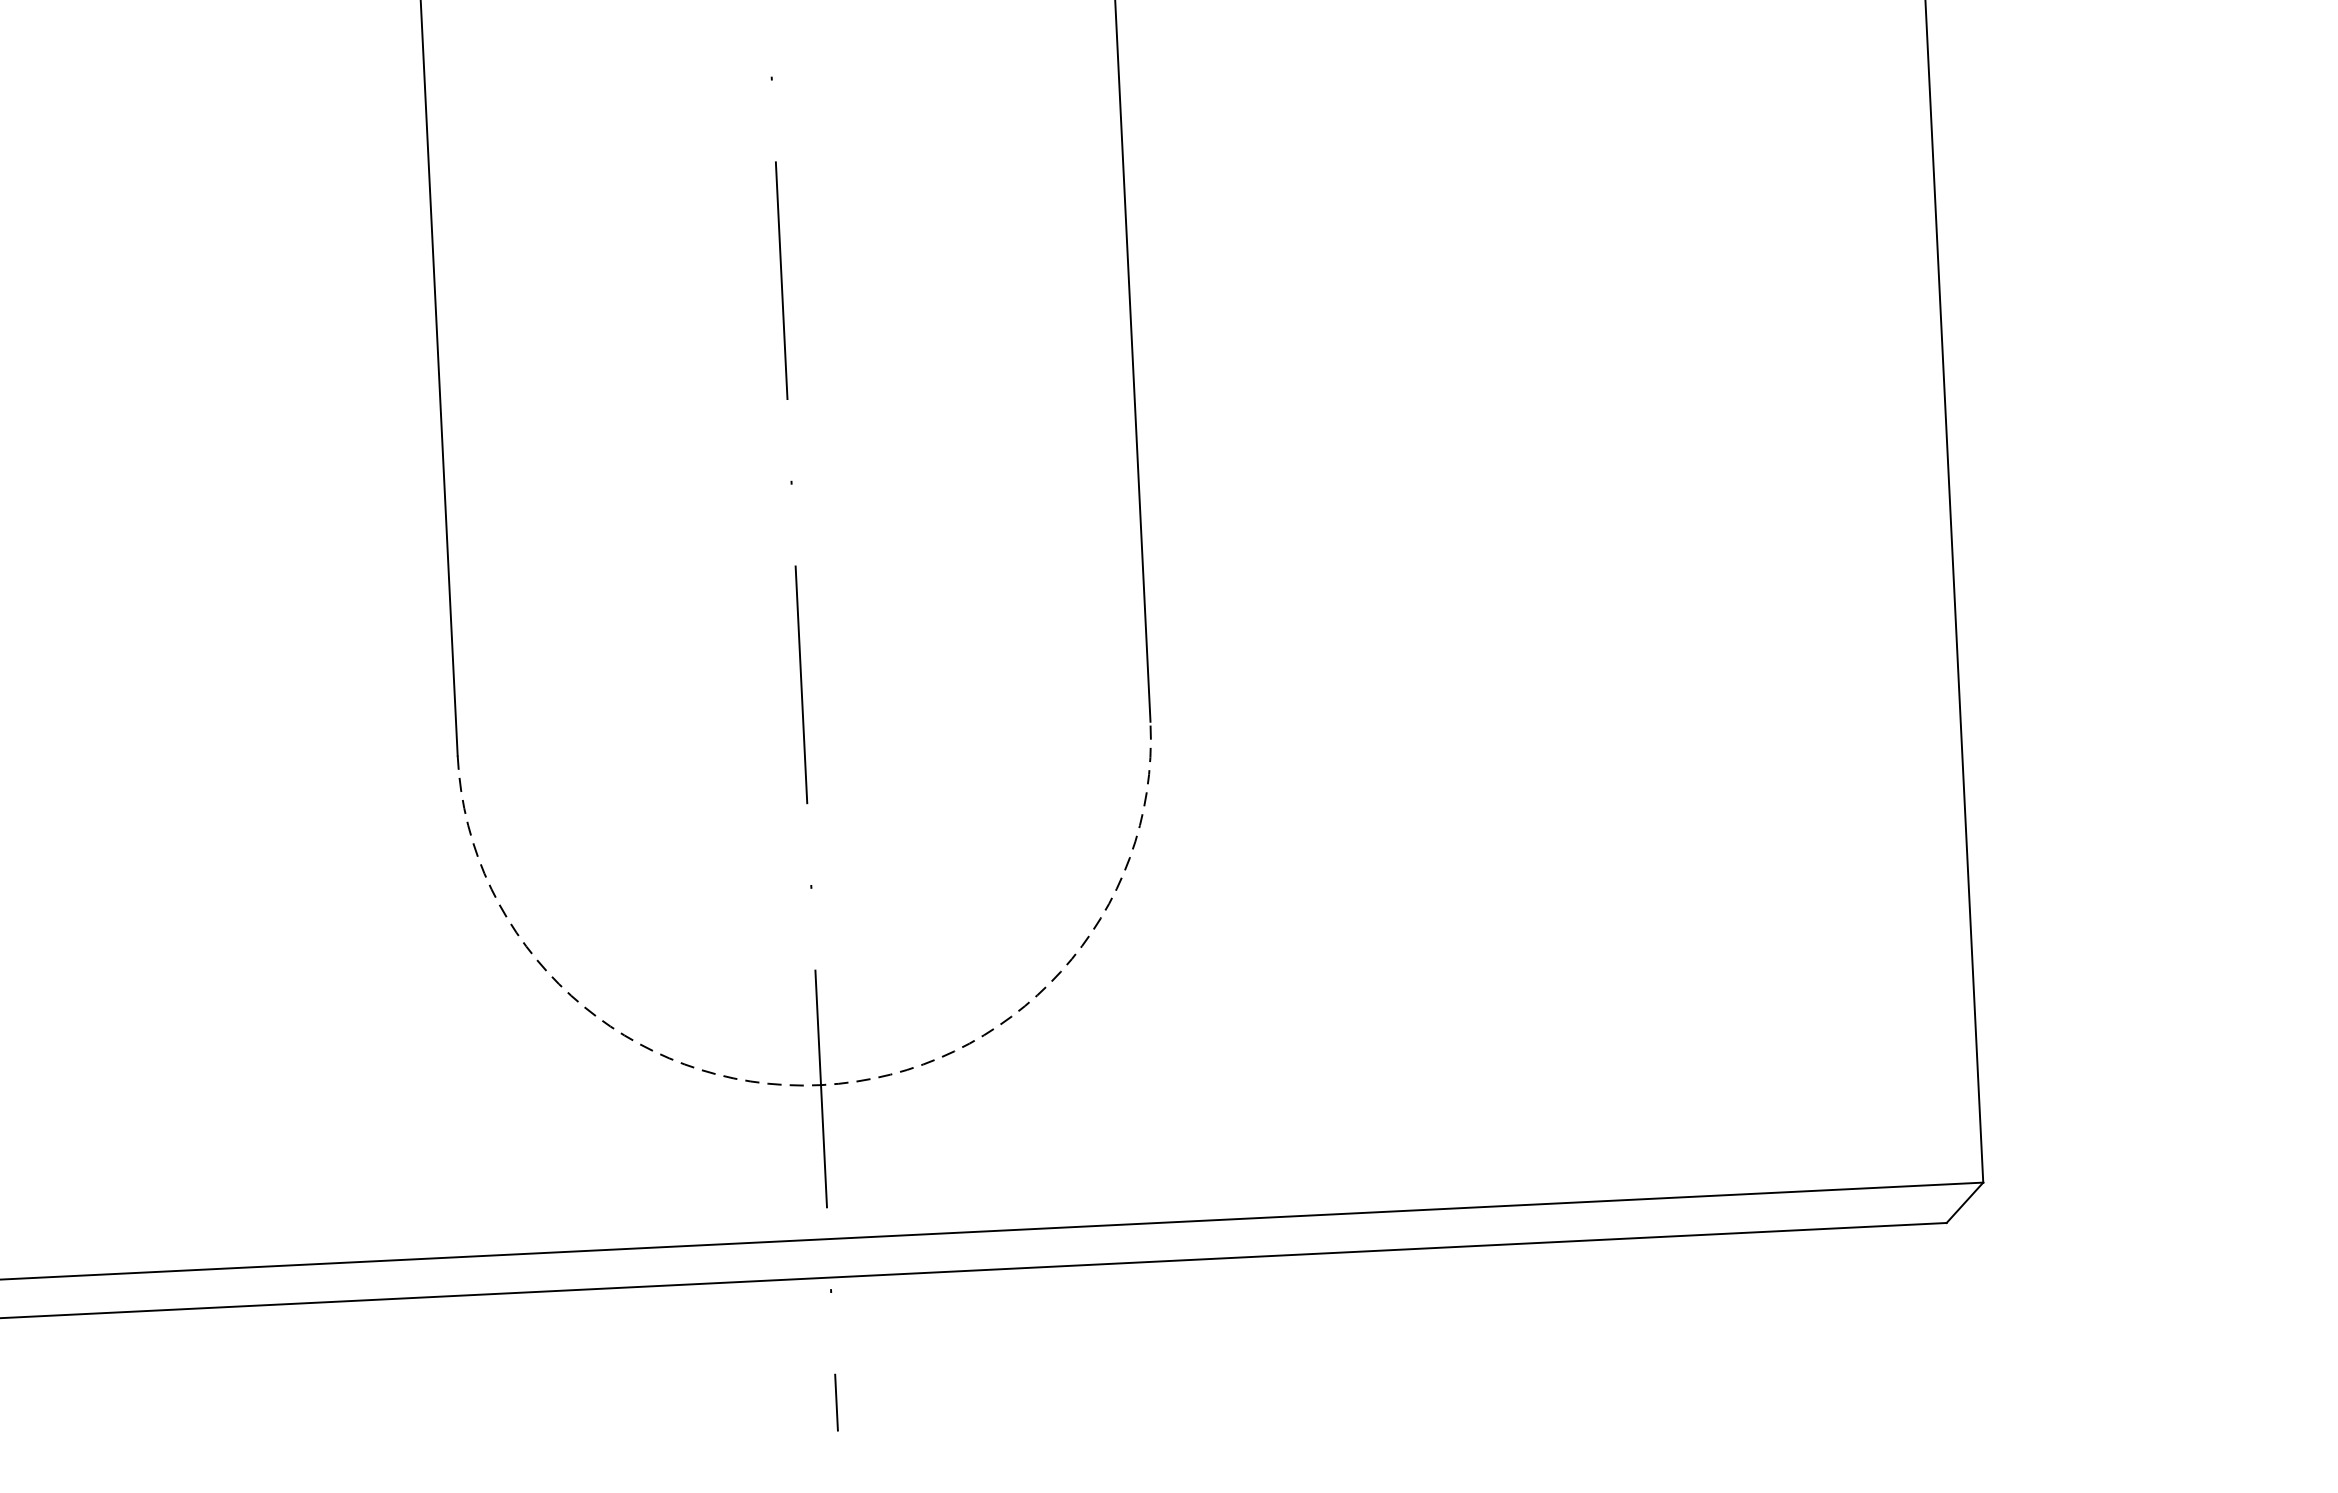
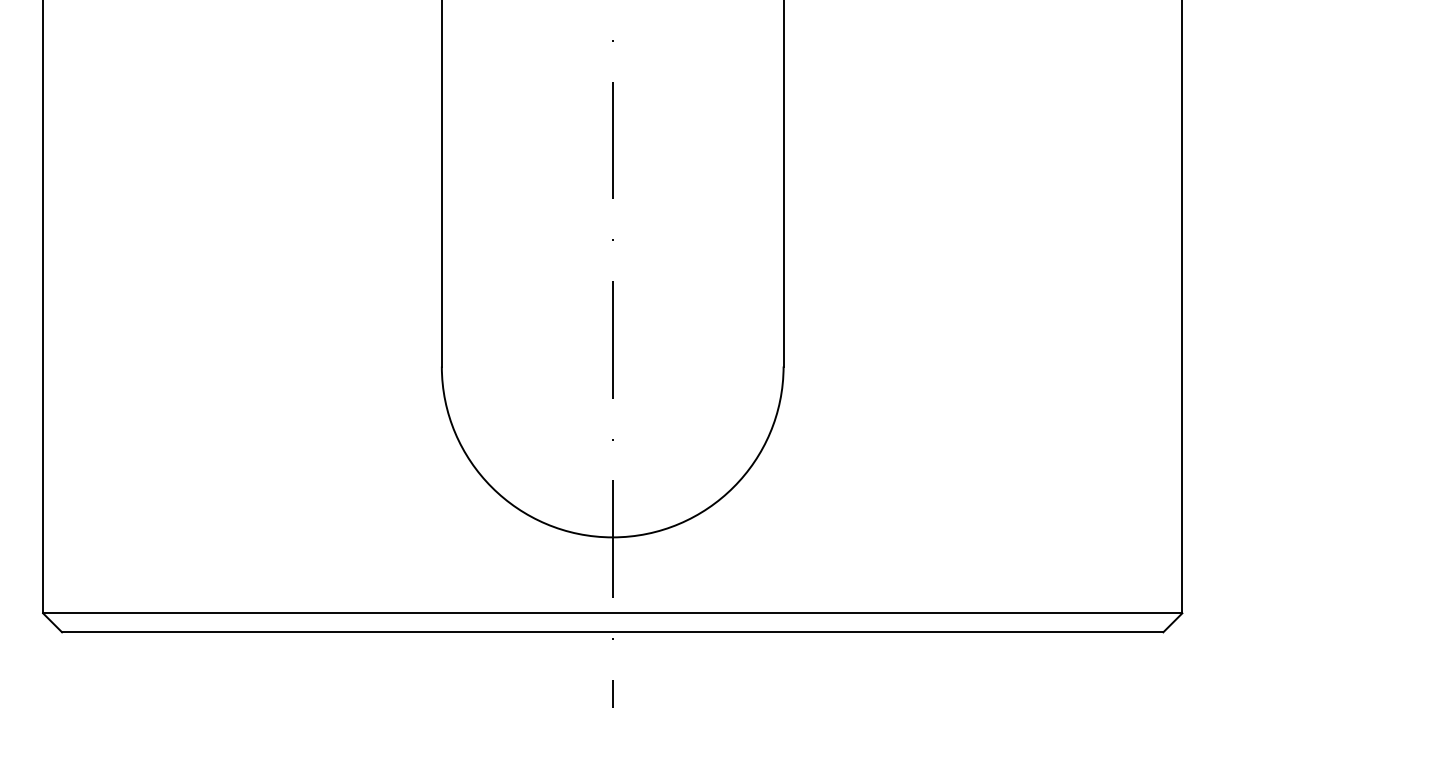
arc: (820, 1085) -> (612, 537), dashed -> solid

